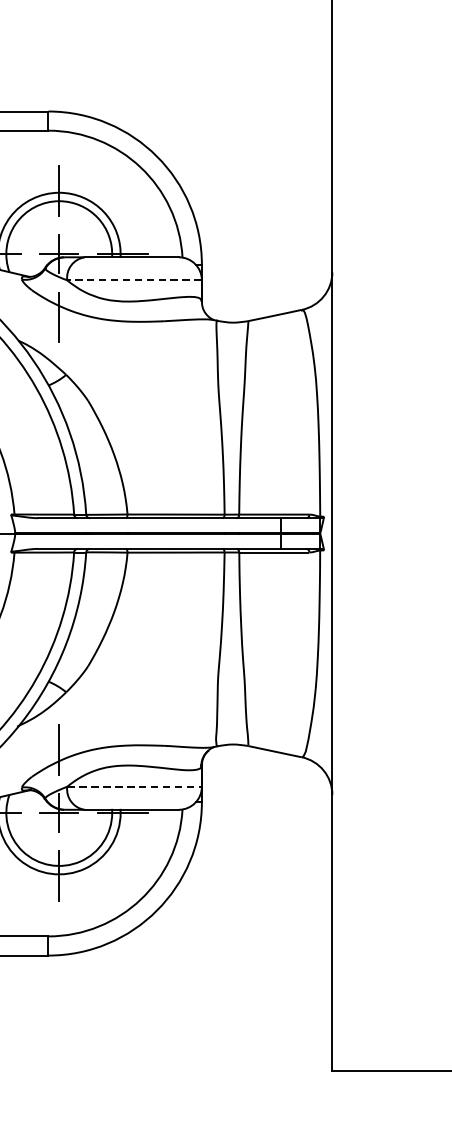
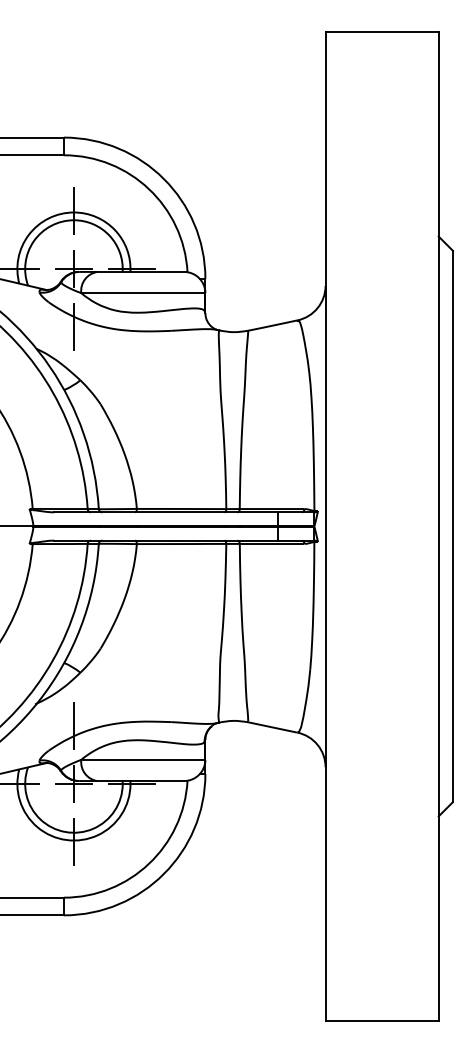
line: (133, 280) -> (142, 293), dashed -> solid
line: (134, 786) -> (143, 759), dashed -> solid

